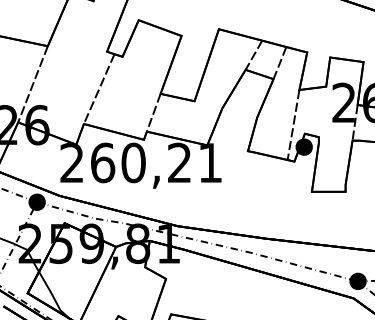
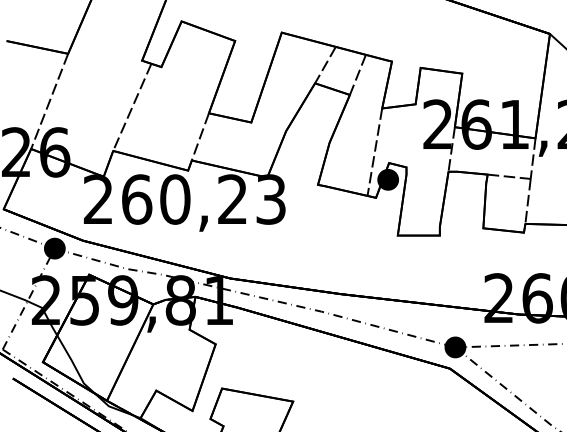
text: (209, 162) -> (270, 199), 260,21 -> 260,23

